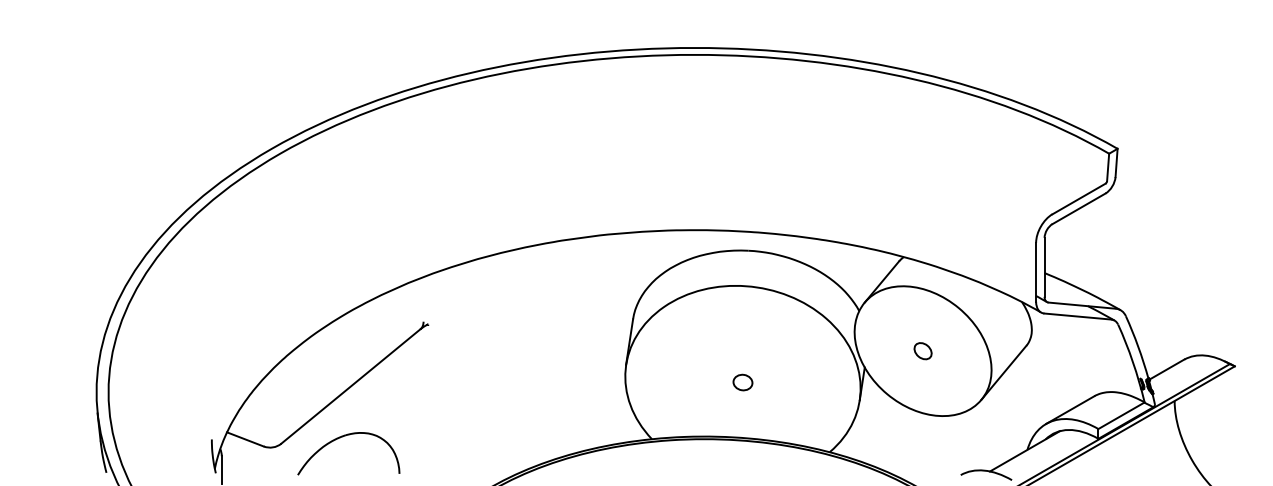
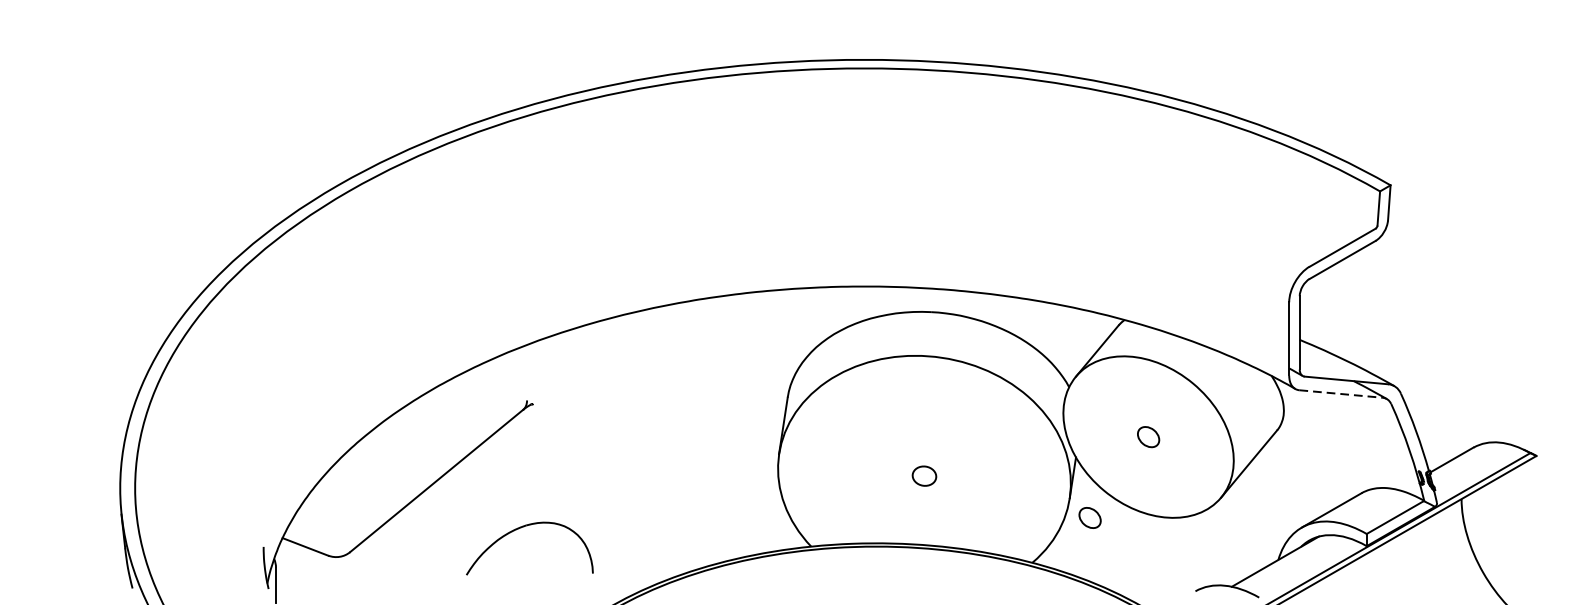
line: (1077, 316) -> (1340, 393), solid -> dashed
part: (875, 416) -> (1089, 518), added
part: (340, 438) -> (519, 529), moved

